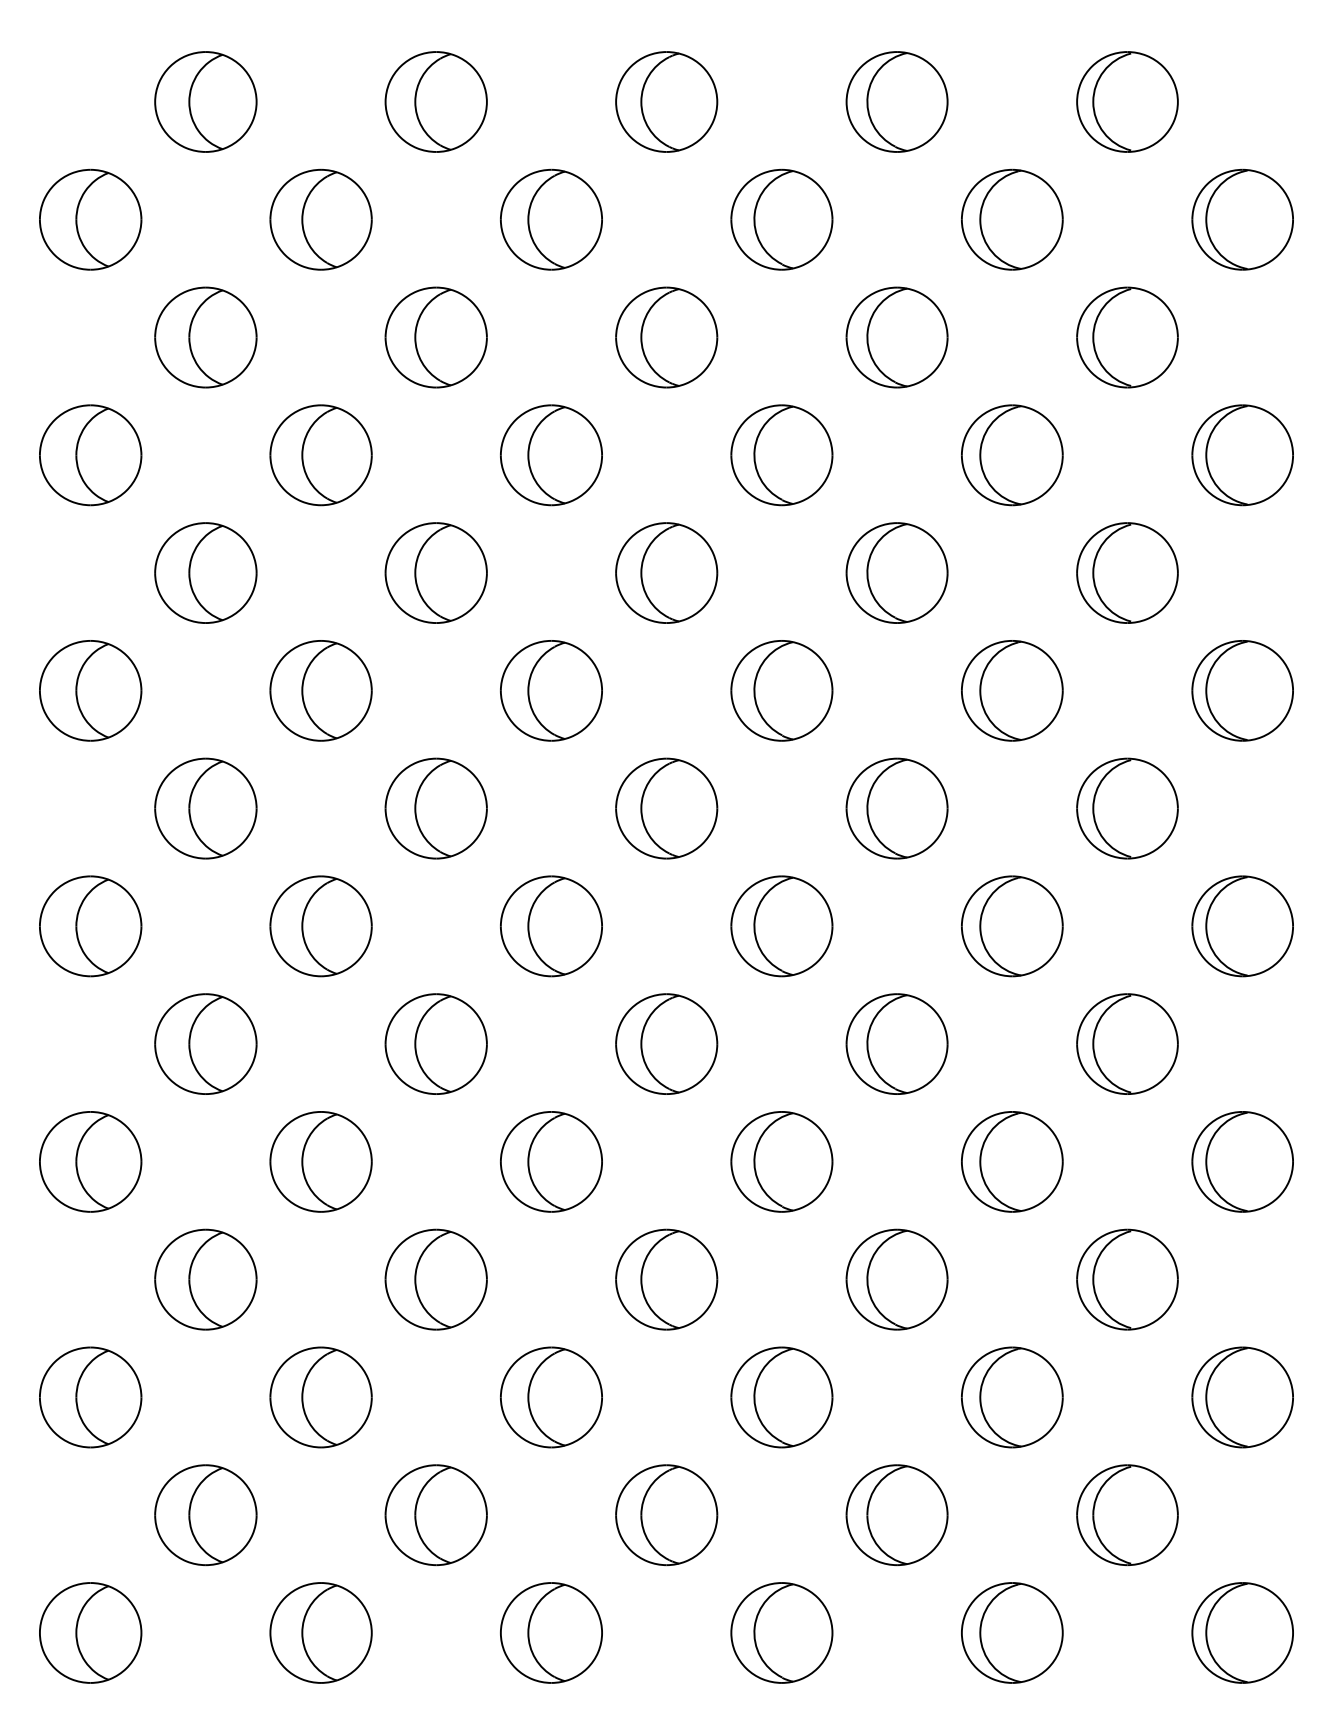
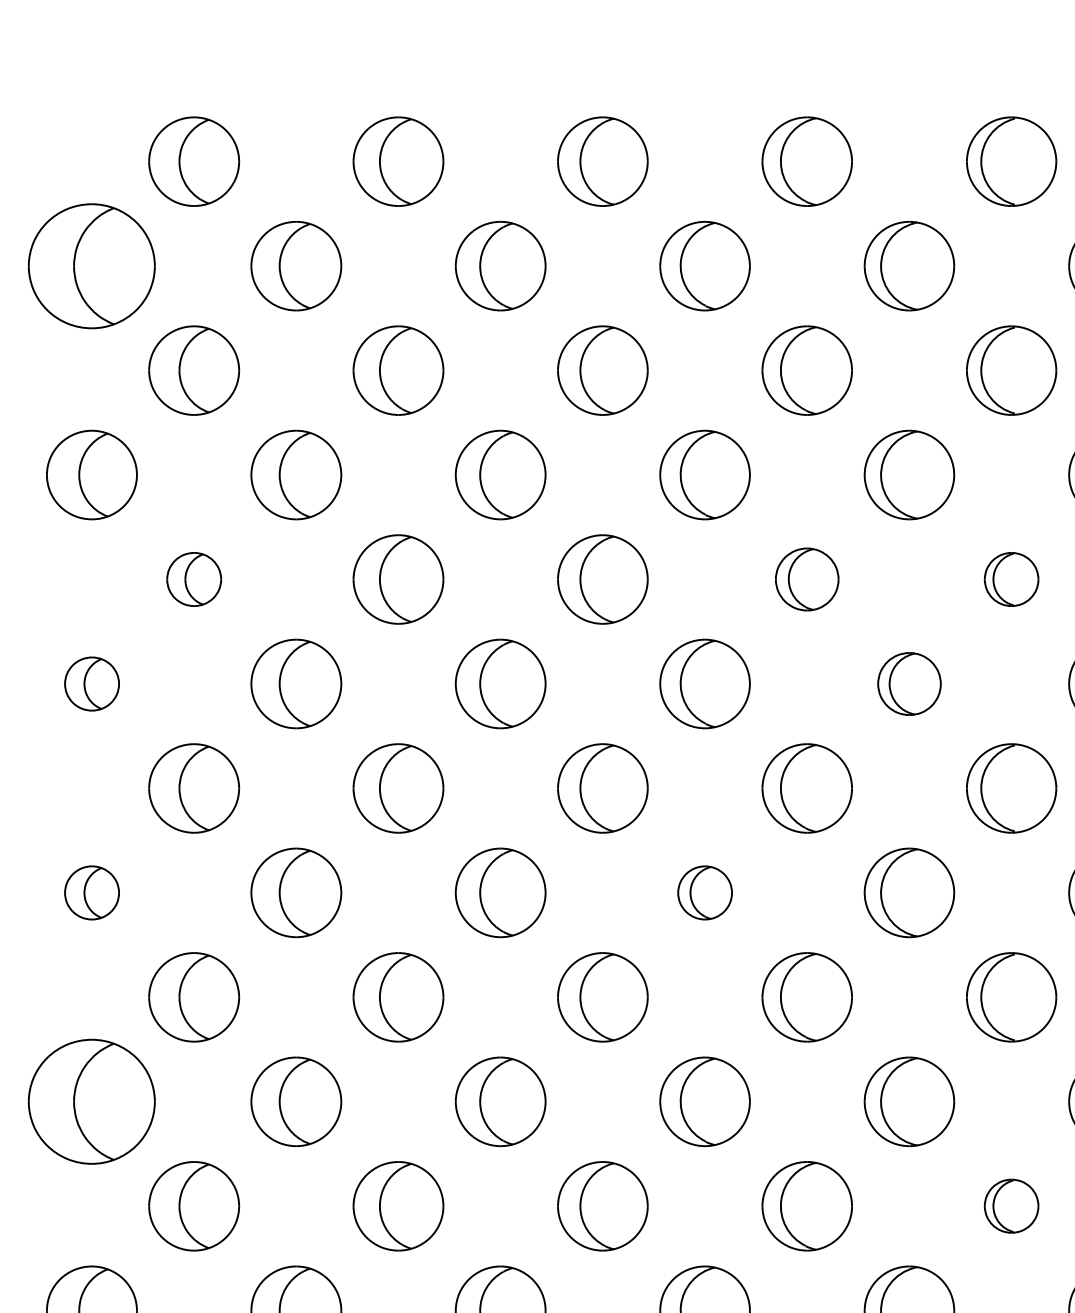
part: (90, 219) -> (91, 265), size x1.4
part: (205, 572) -> (193, 579), size x0.6
part: (896, 572) -> (806, 579), size x0.7
part: (1127, 572) -> (1011, 579), size x0.6
part: (90, 690) -> (91, 683), size x0.6
part: (1012, 690) -> (909, 683), size x0.7
part: (90, 926) -> (91, 893), size x0.6
part: (781, 926) -> (704, 893), size x0.6
part: (90, 1161) -> (91, 1101), size x1.4
part: (1127, 1279) -> (1011, 1206), size x0.6

